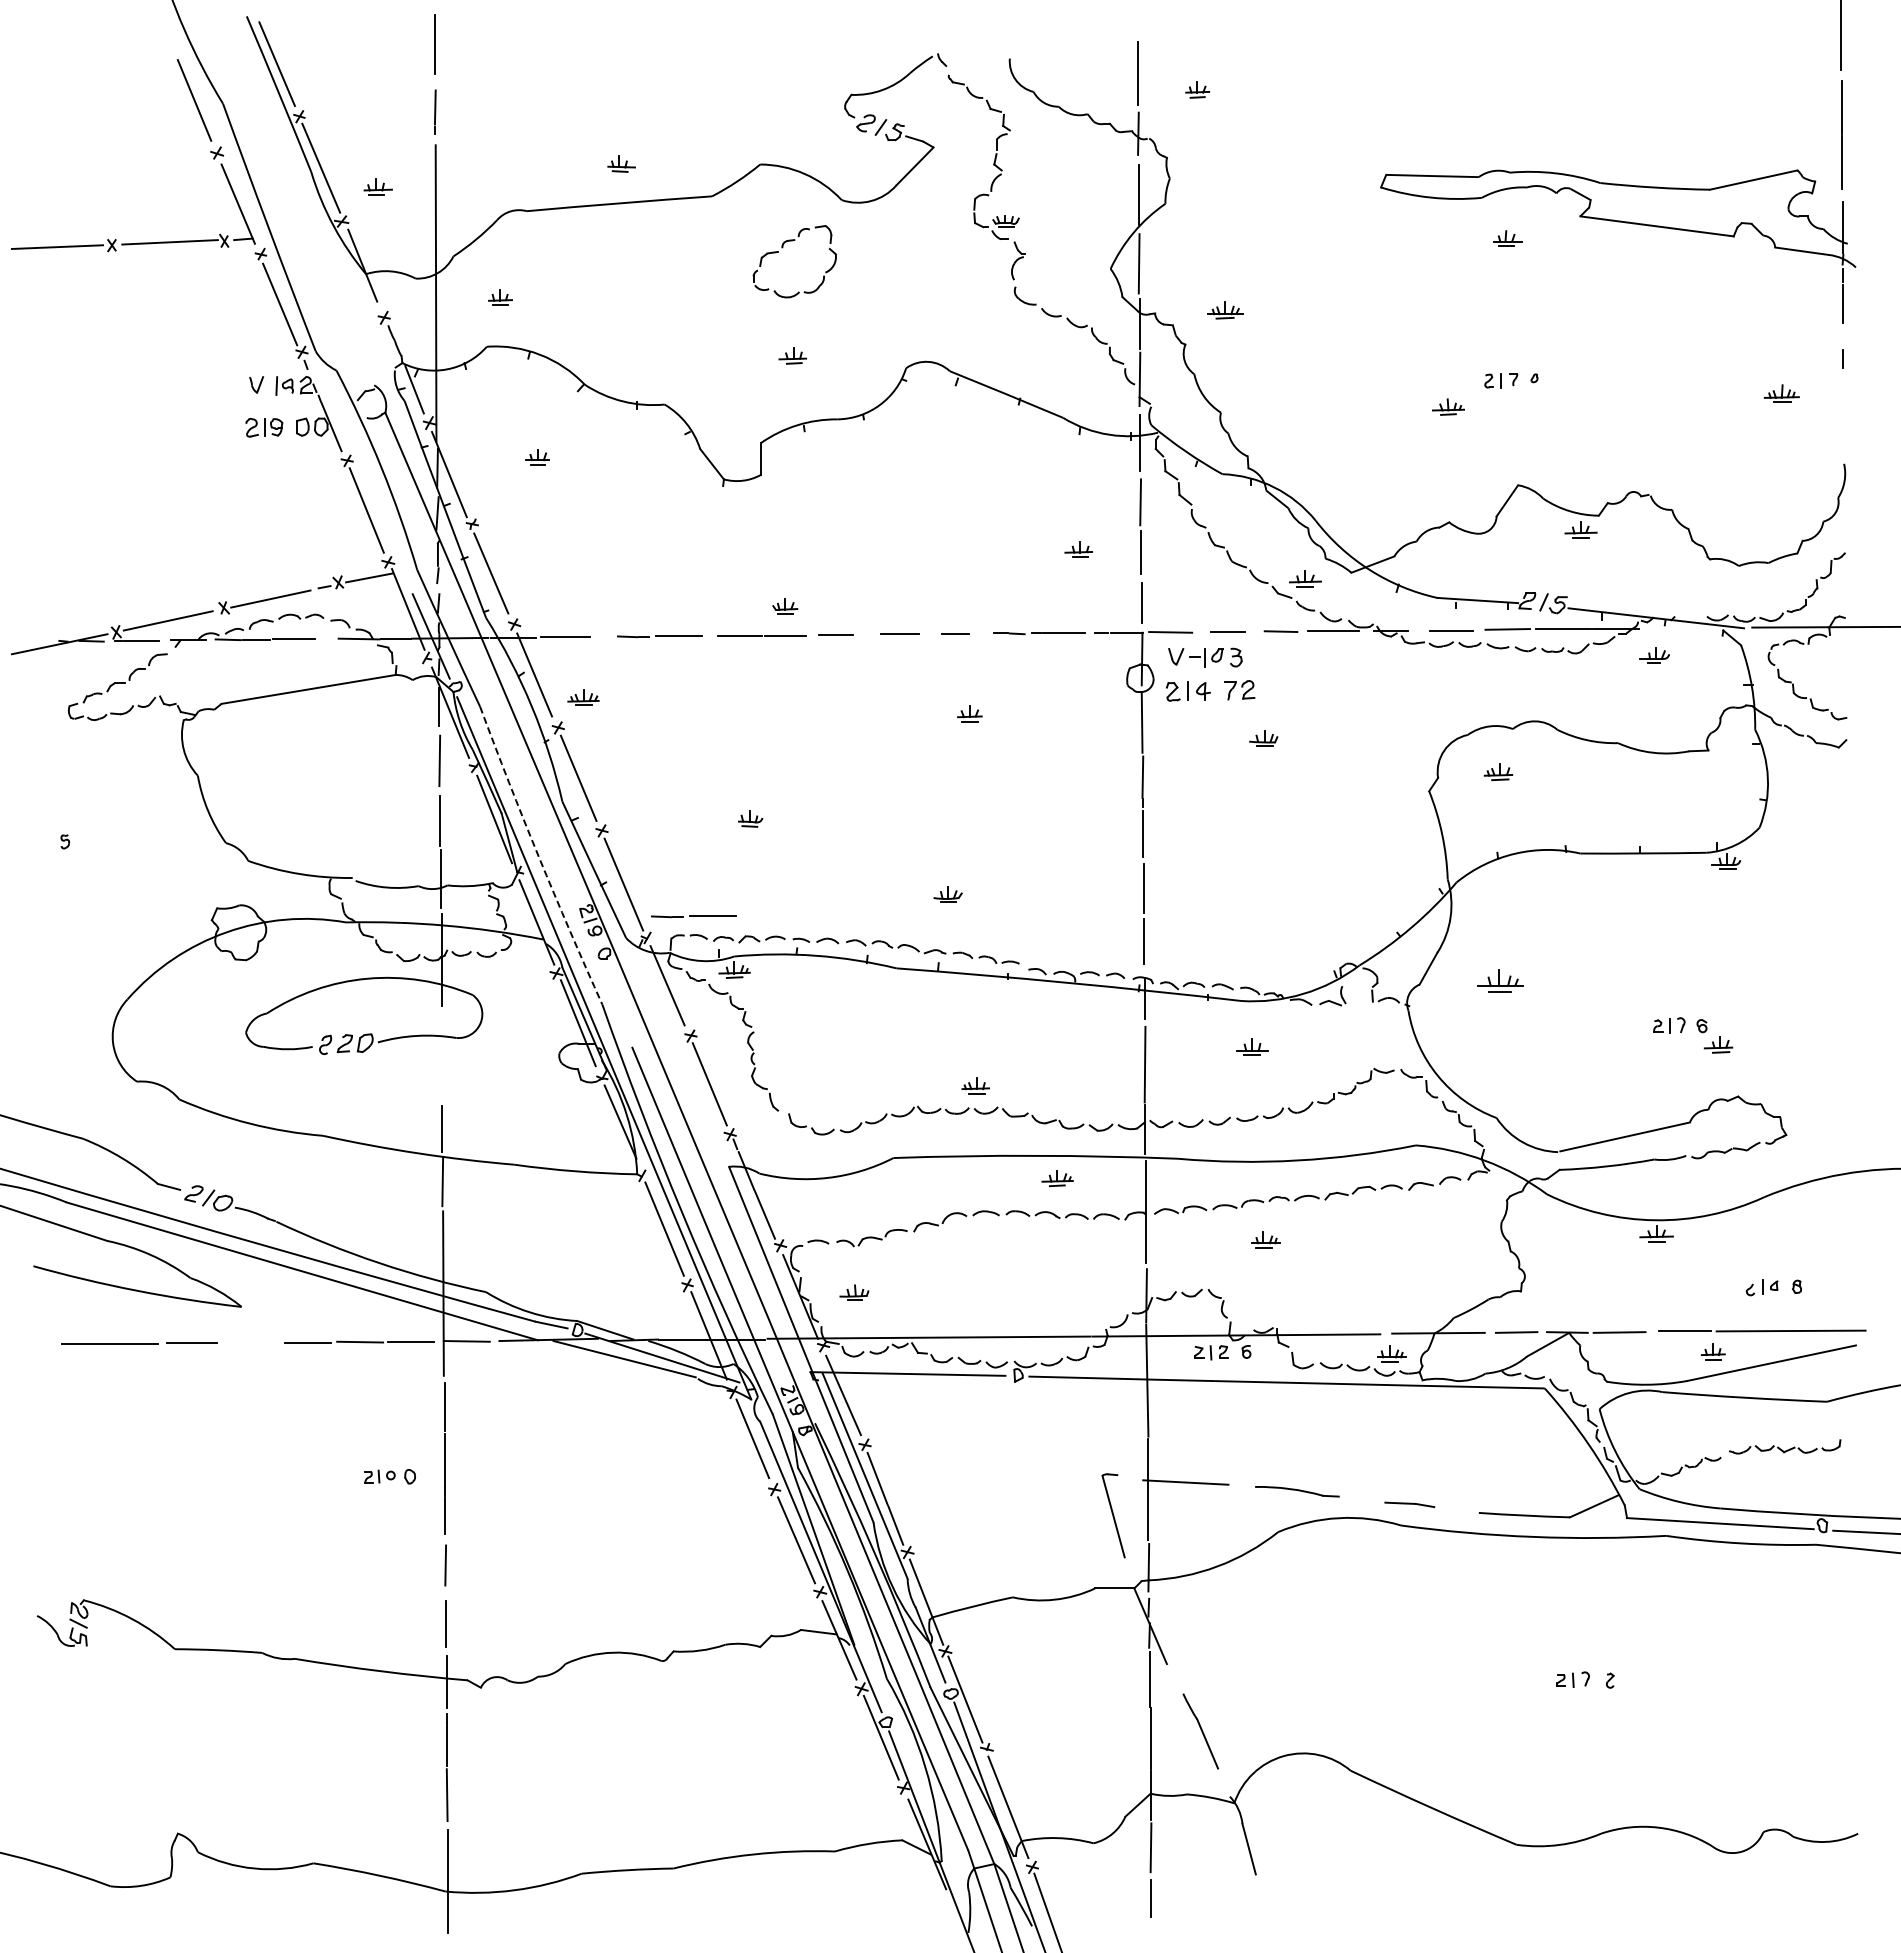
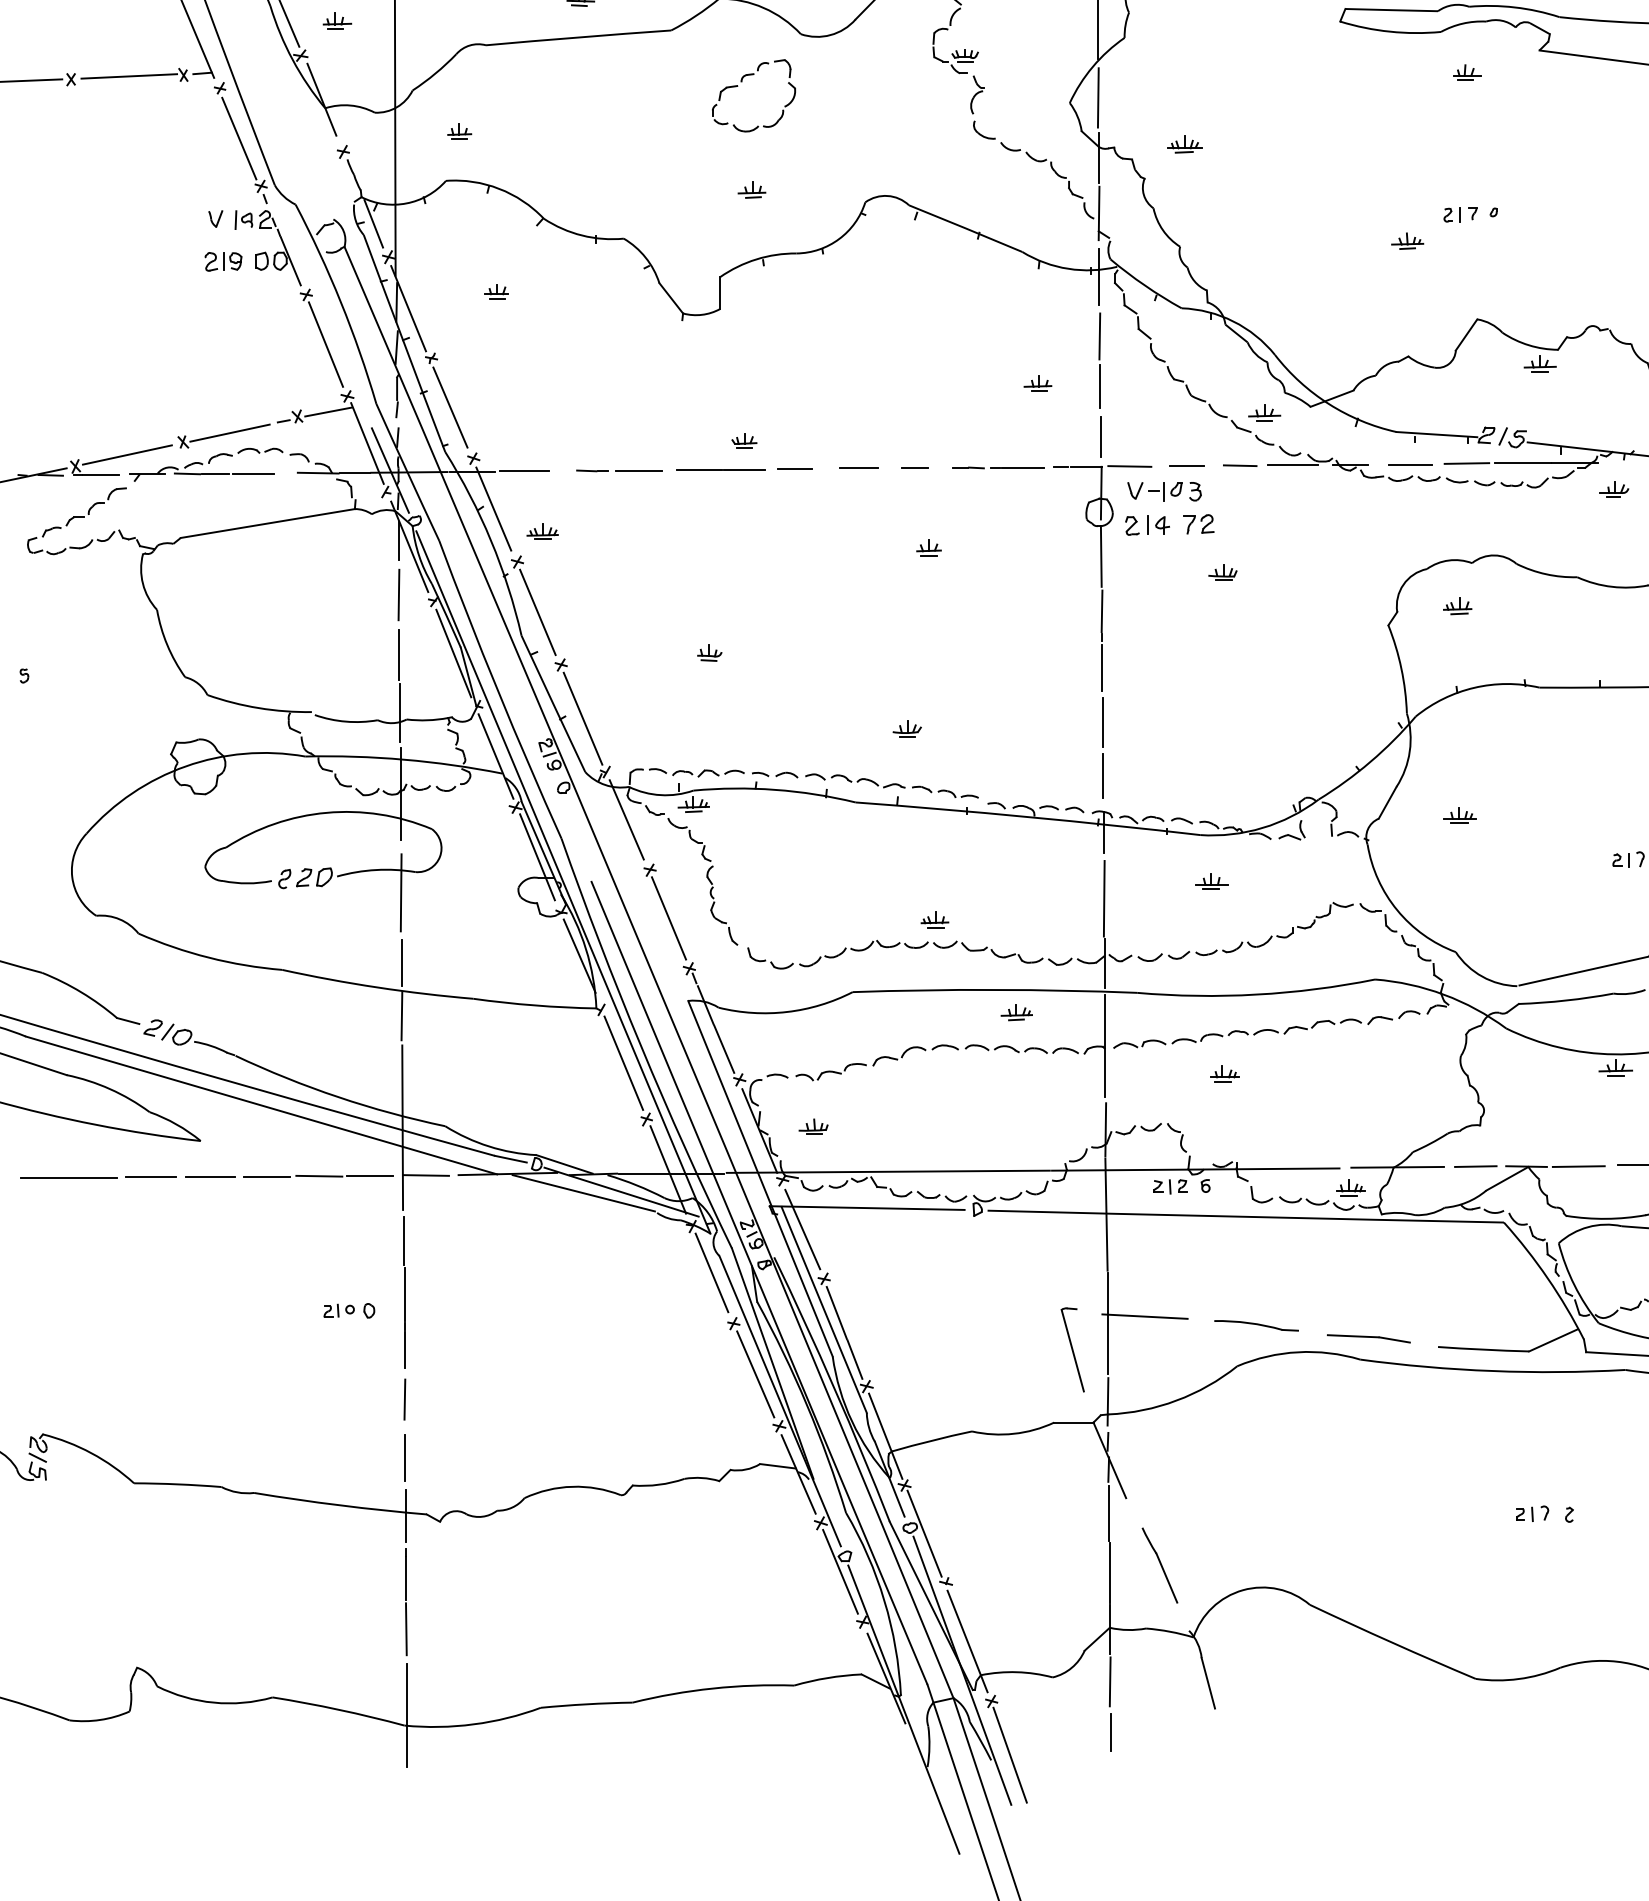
arc: (538, 856) -> (497, 690), dashed -> solid
part: (693, 916) -> (652, 750), removed
part: (1500, 981) -> (1459, 815), size x0.71
line: (441, 1058) -> (400, 892), added
line: (250, 1343) -> (209, 1177), added
part: (1409, 1504) -> (1368, 1338), size x1.67

